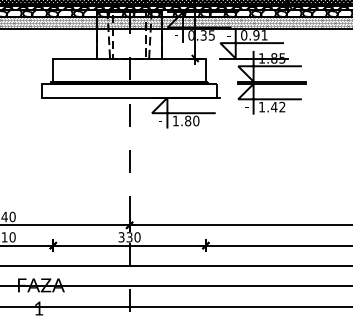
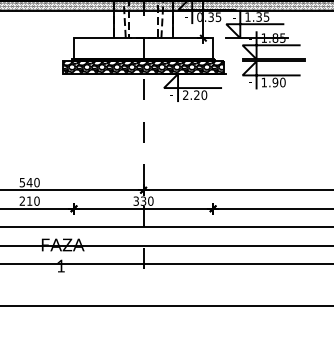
text: (254, 34) -> (257, 16), 0.91 -> 1.35
hatch: (129, 90) -> (143, 67), added
text: (277, 107) -> (278, 82), 1.42 -> 1.90
text: (182, 120) -> (191, 94), 1.80 -> 2.20

